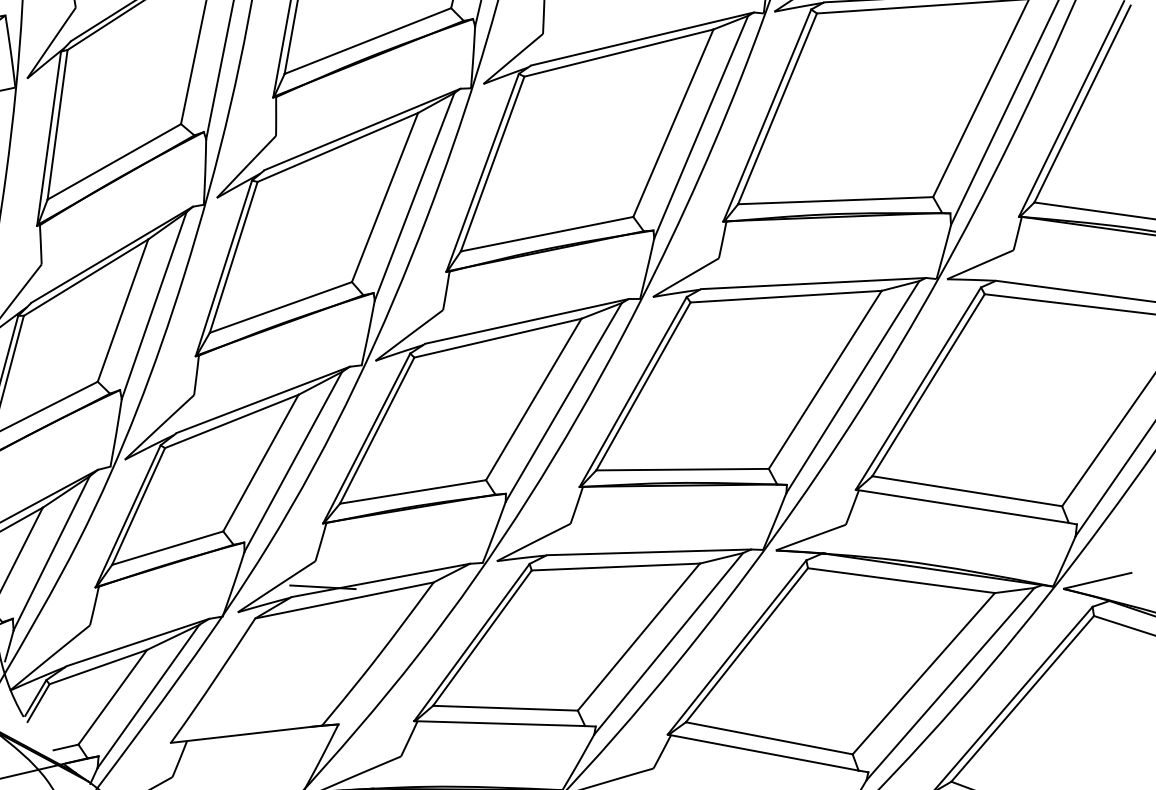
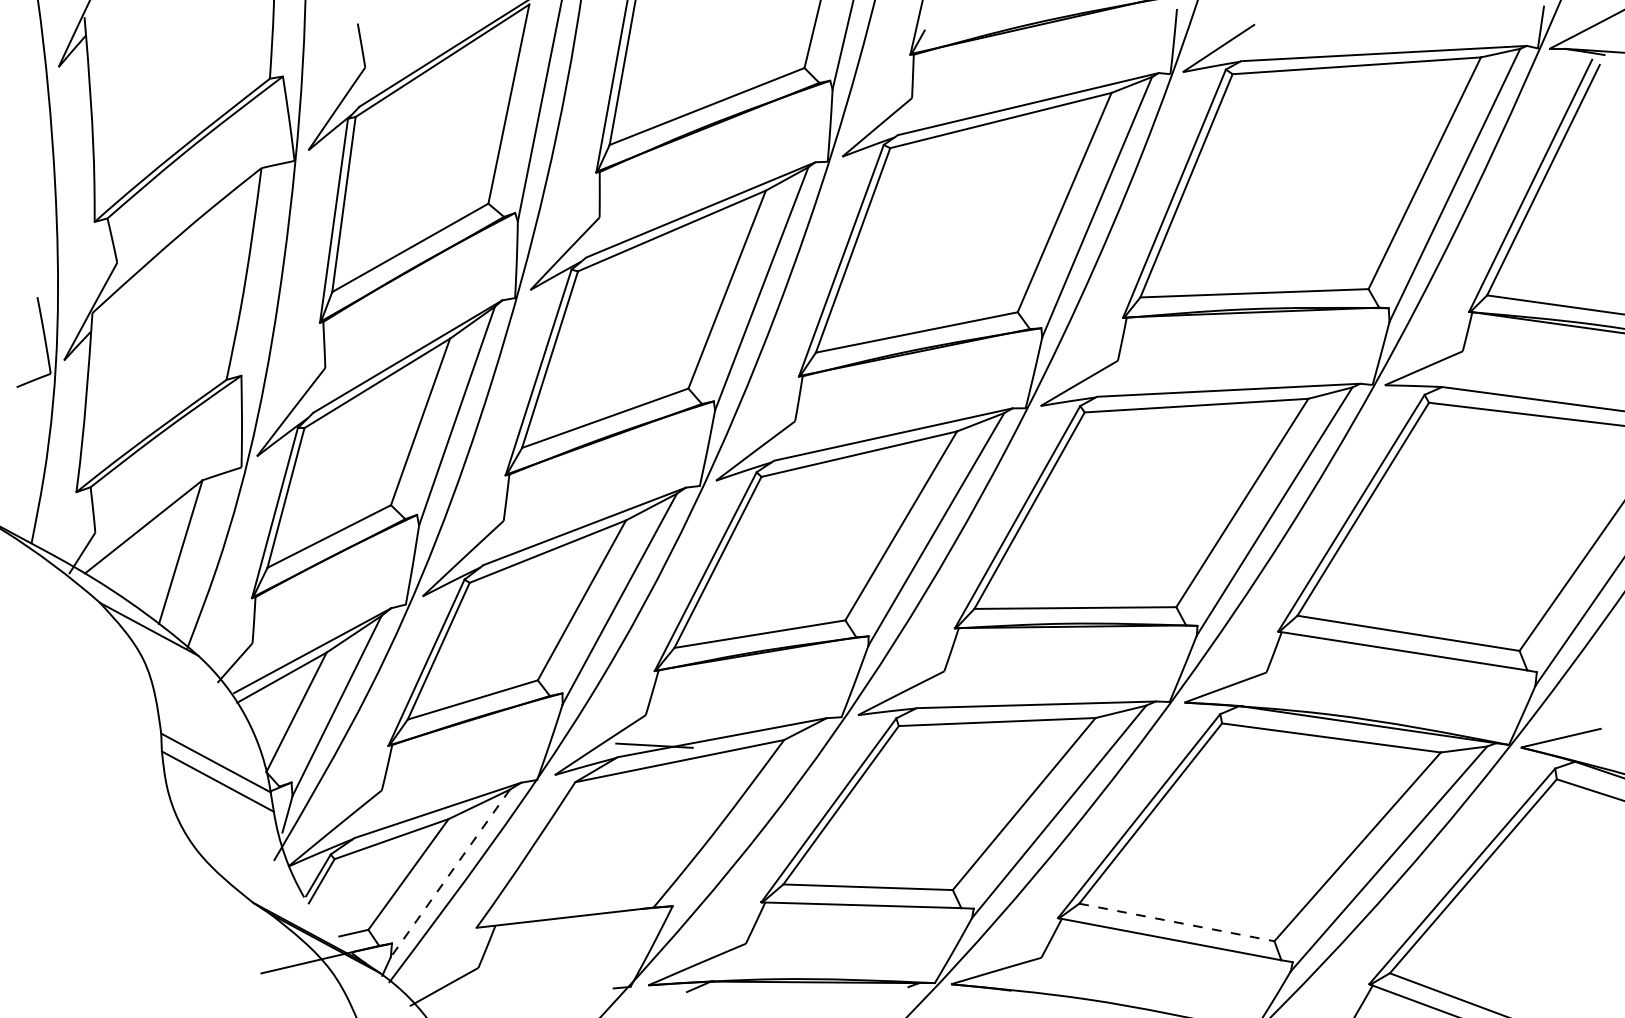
line: (148, 696) -> (450, 873), solid -> dashed
line: (769, 738) -> (1177, 922), solid -> dashed

